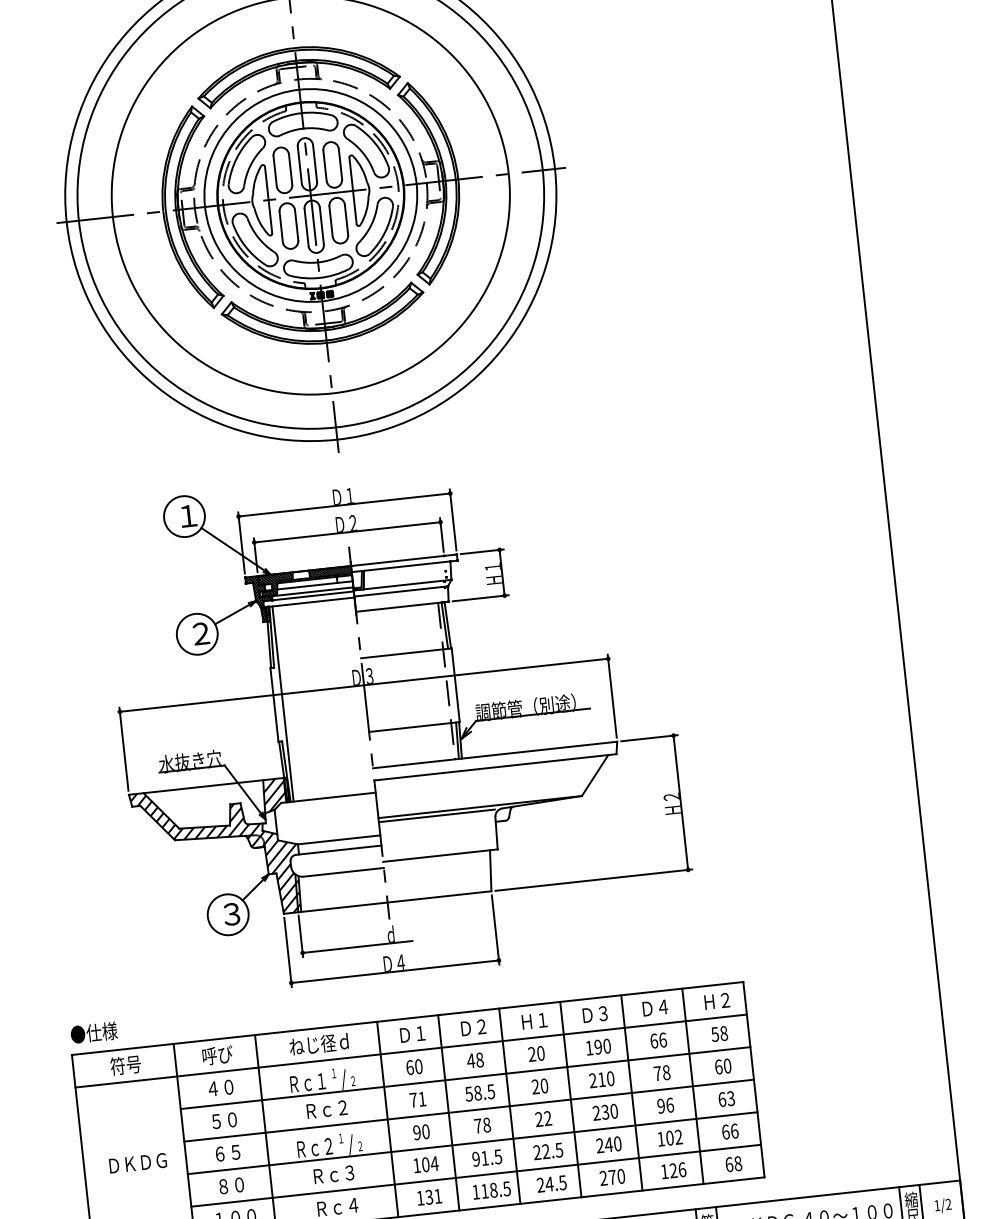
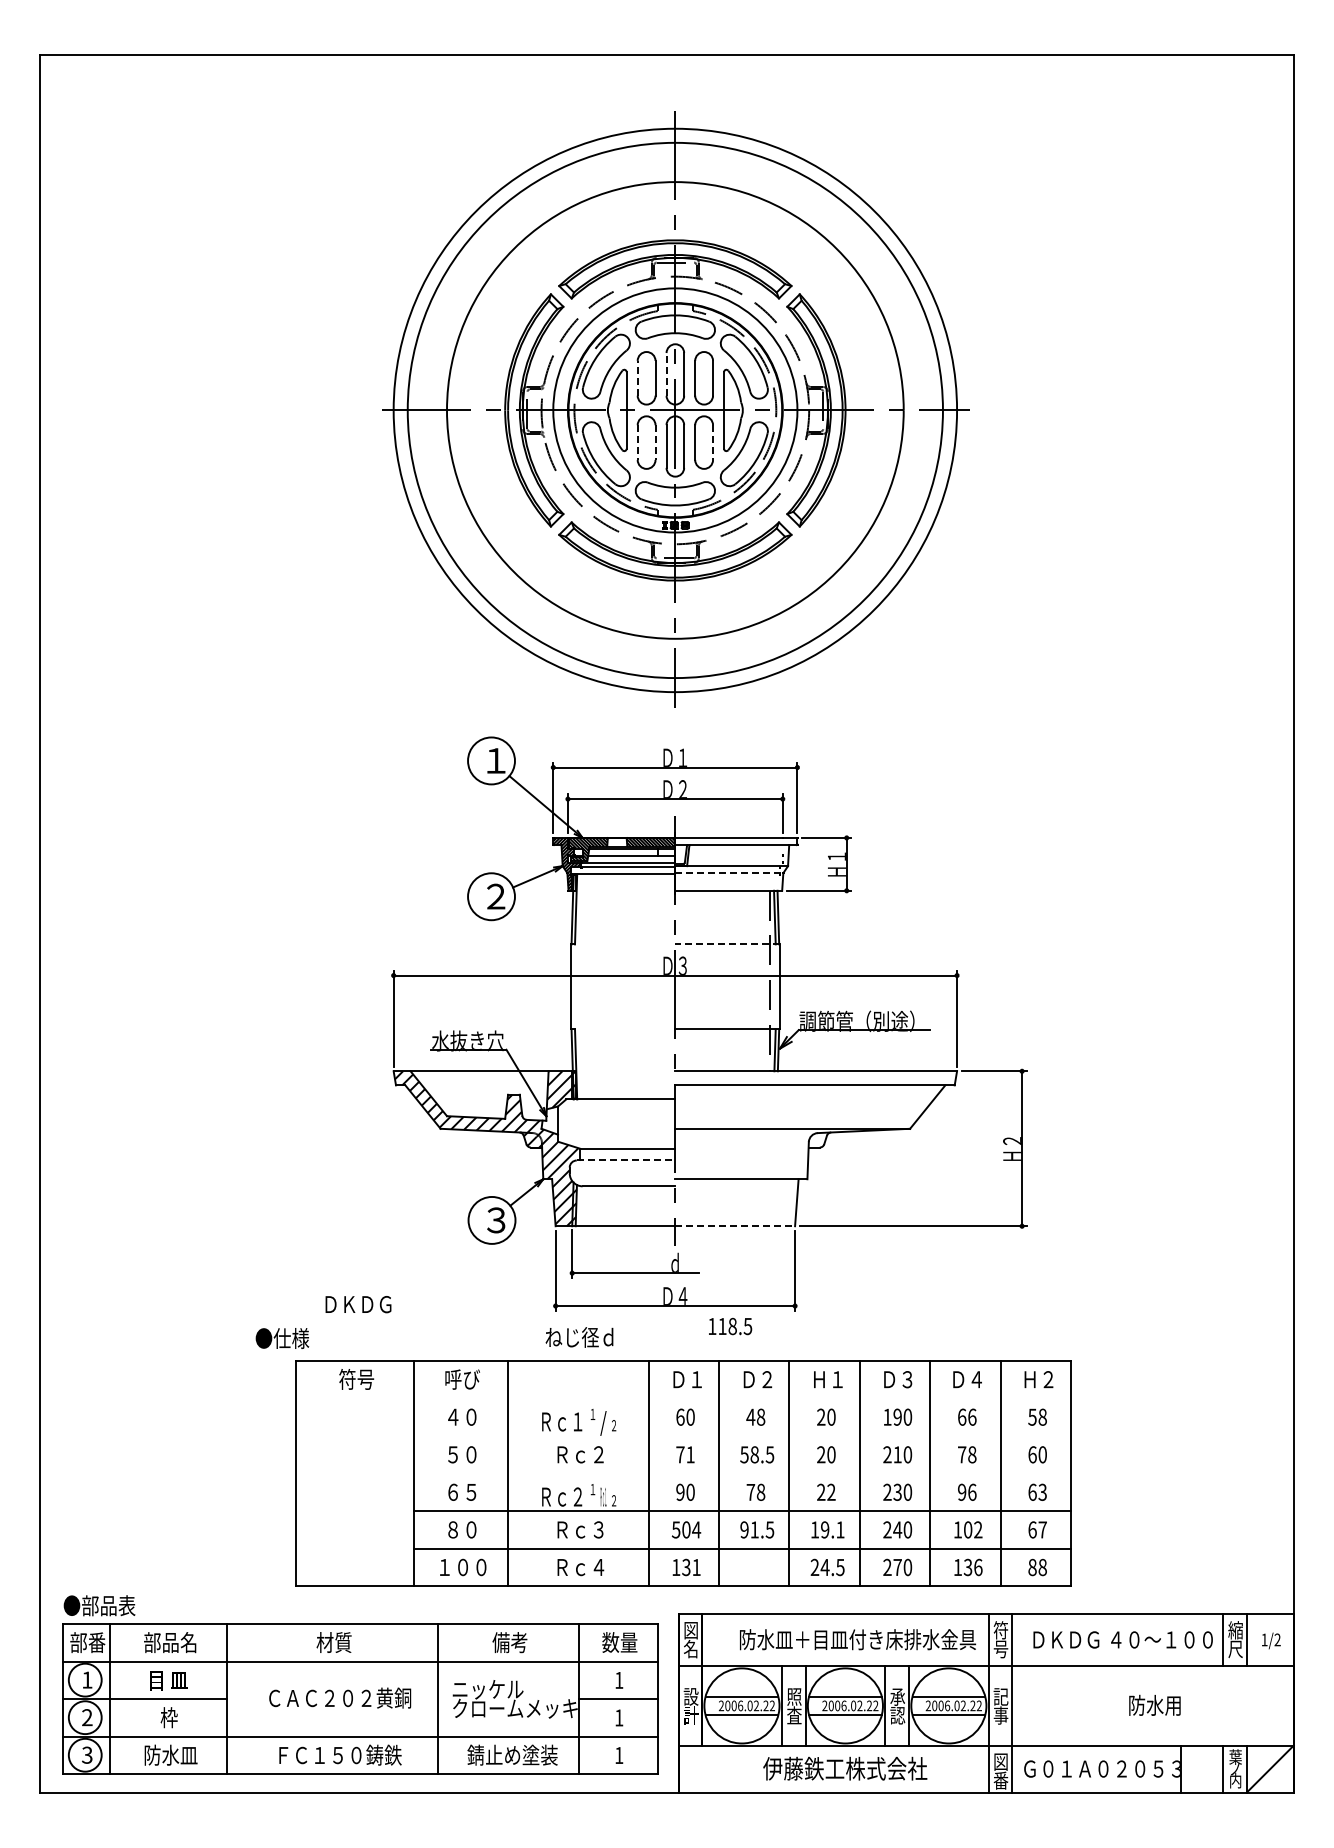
line: (299, 164) -> (666, 373), solid -> dashed
line: (274, 170) -> (637, 377), solid -> dashed
line: (347, 220) -> (713, 443), solid -> dashed
line: (296, 226) -> (655, 443), solid -> dashed
line: (281, 227) -> (637, 443), solid -> dashed
line: (401, 591) -> (729, 873), solid -> dashed
line: (406, 653) -> (727, 944), solid -> dashed
line: (282, 703) -> (580, 986), removed
line: (437, 815) -> (742, 1133), removed
line: (339, 850) -> (626, 1160), solid -> dashed
line: (439, 897) -> (735, 1226), solid -> dashed
text: (94, 1032) -> (282, 1338), moved
text: (318, 1044) -> (579, 1337), moved
line: (410, 1051) -> (683, 1398), removed
line: (465, 1078) -> (742, 1436), removed
line: (469, 1110) -> (742, 1473), removed
text: (734, 1130) -> (1042, 1529), 66 -> 67
text: (350, 1144) -> (603, 1497), / -> Ｒｃ１
text: (548, 1151) -> (827, 1529), 22.5 -> 19.1
text: (138, 1163) -> (358, 1304), moved
text: (729, 1163) -> (1032, 1566), 68 -> 88
text: (416, 1165) -> (675, 1529), 104 -> 504
text: (672, 1170) -> (967, 1567), 126 -> 136
text: (491, 1190) -> (730, 1326), moved

